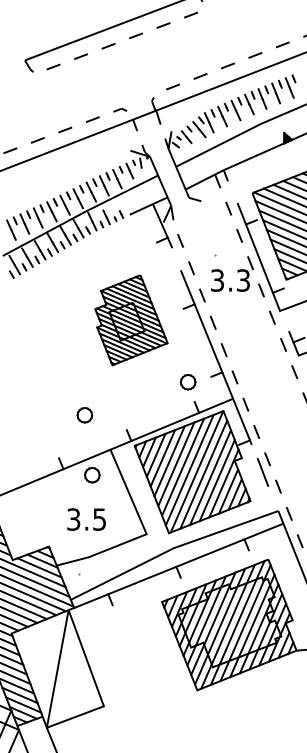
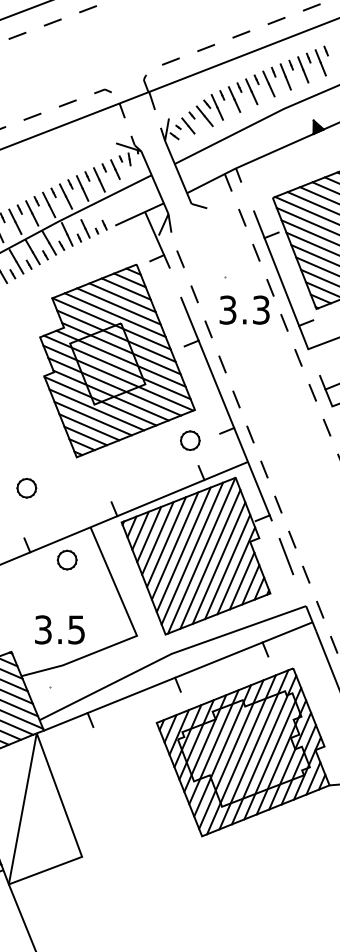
part: (131, 320) -> (117, 361), size x1.67
part: (84, 415) -> (26, 488), moved
text: (86, 519) -> (59, 629), moved

